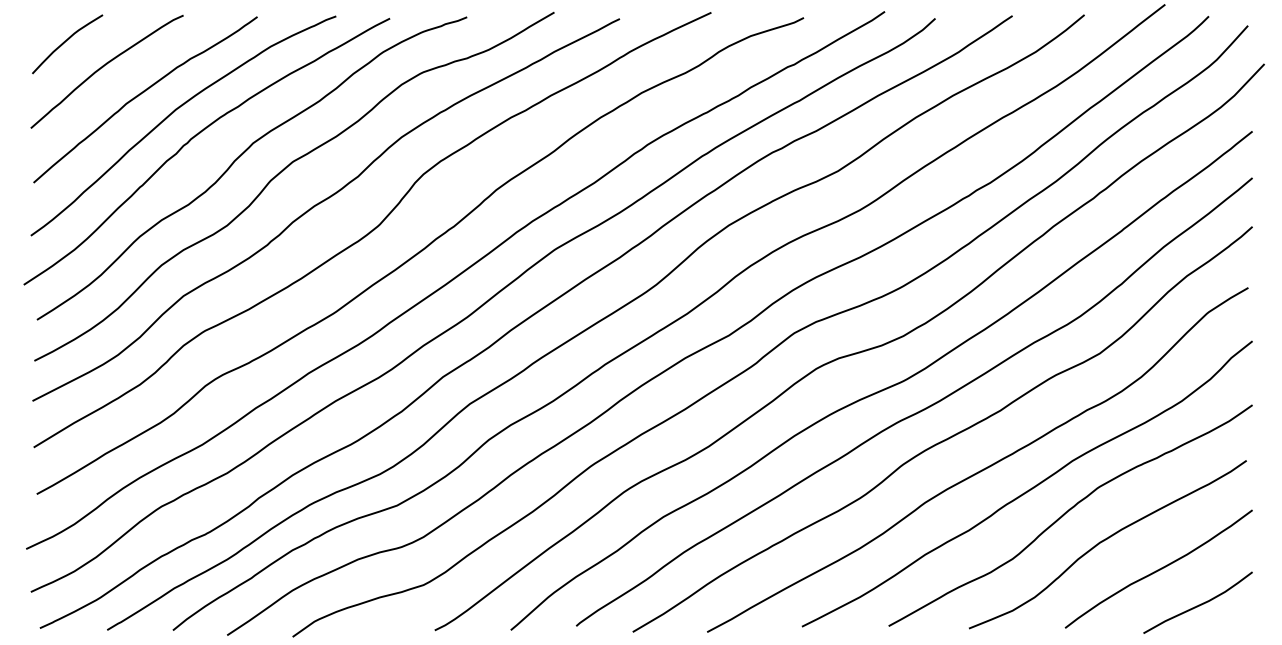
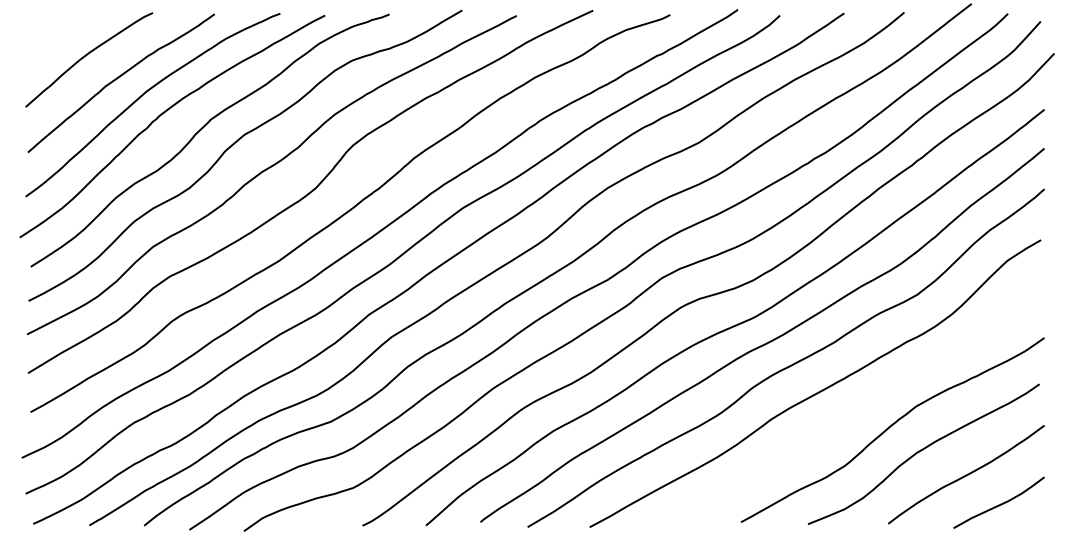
curve: (65, 42) -> (54, 35), removed
curve: (1029, 488) -> (858, 407), removed

